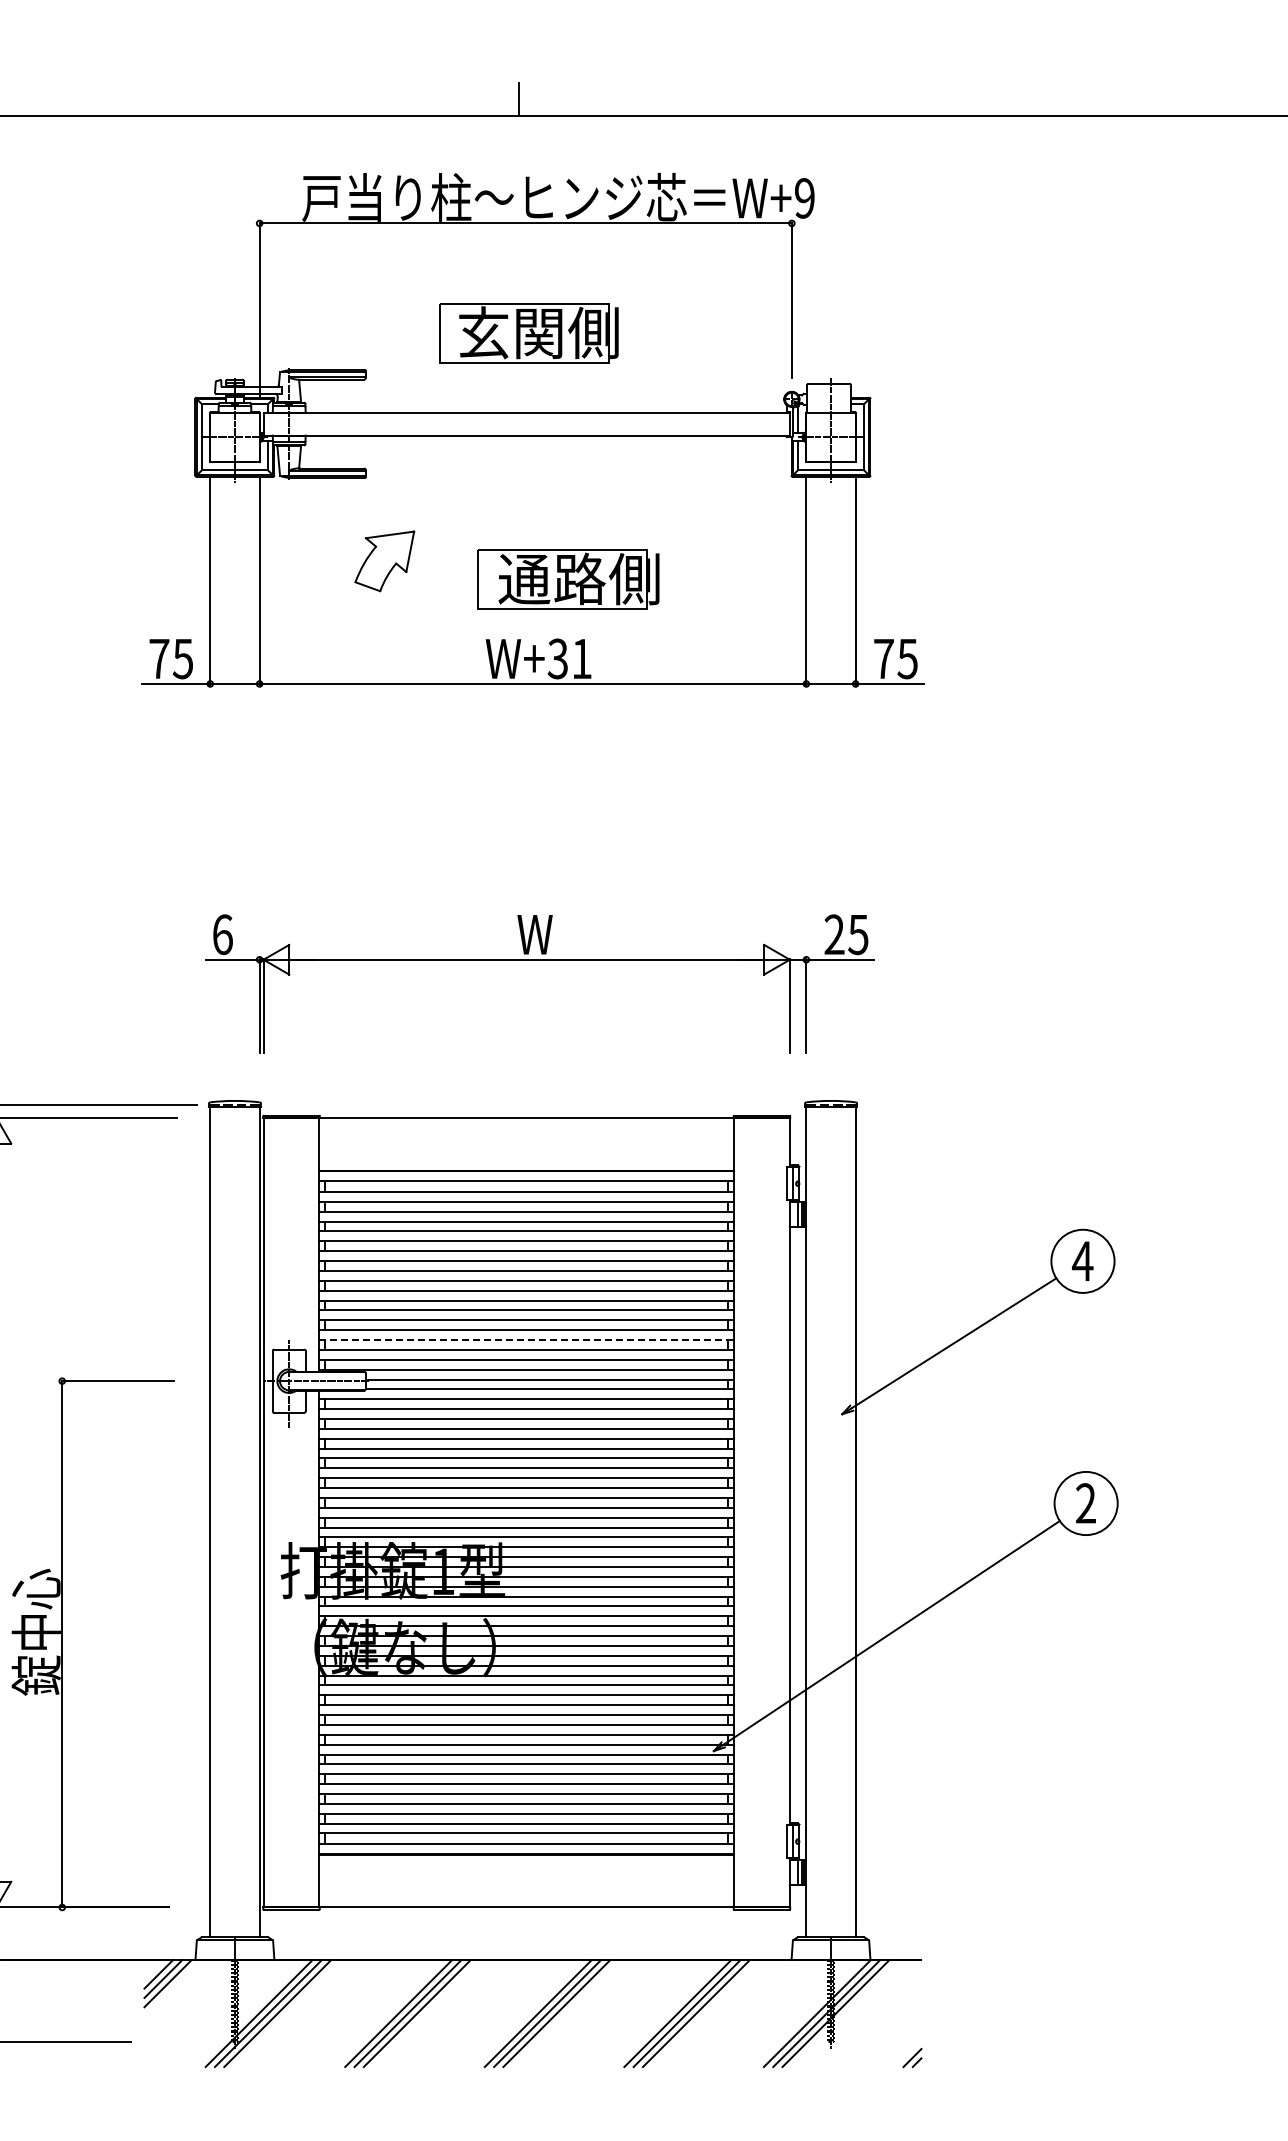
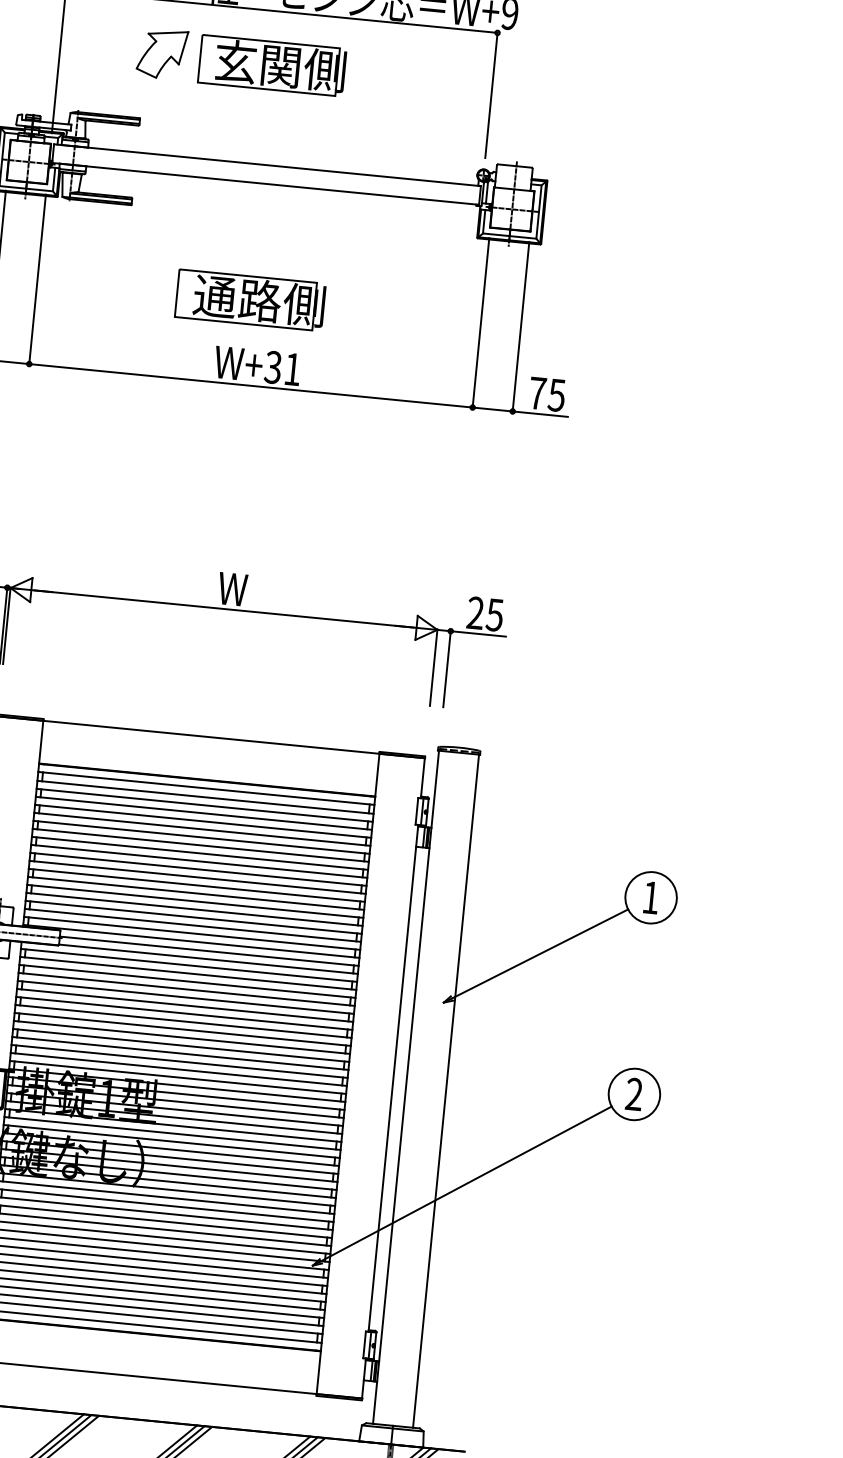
part: (528, 333) -> (272, 65), moved
part: (384, 561) -> (161, 54), moved
part: (568, 579) -> (250, 300), moved
text: (1082, 1260) -> (650, 897), 4 -> 1
line: (527, 1340) -> (194, 917), dashed -> solid

